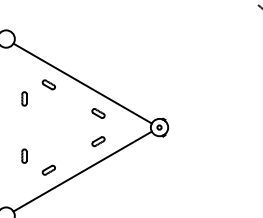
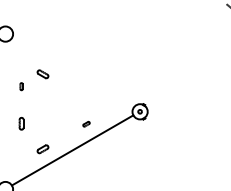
line: (82, 83) -> (72, 73), removed
part: (24, 98) -> (21, 86), size x0.6
part: (98, 113) -> (86, 99), removed
part: (98, 141) -> (86, 124), size x0.6
part: (24, 155) -> (21, 123), moved

